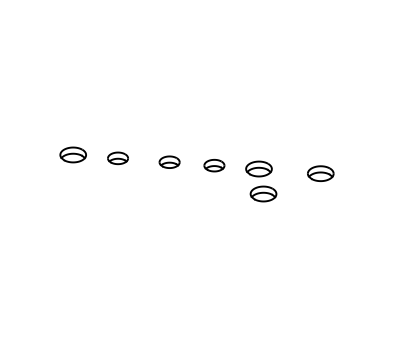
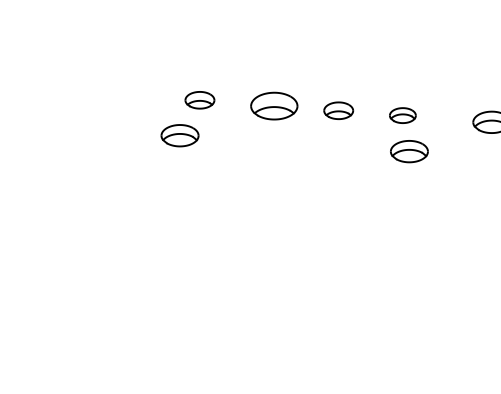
part: (72, 154) -> (178, 135), moved
part: (169, 161) -> (274, 104), size x1.6
part: (258, 168) -> (402, 114), size x0.7

